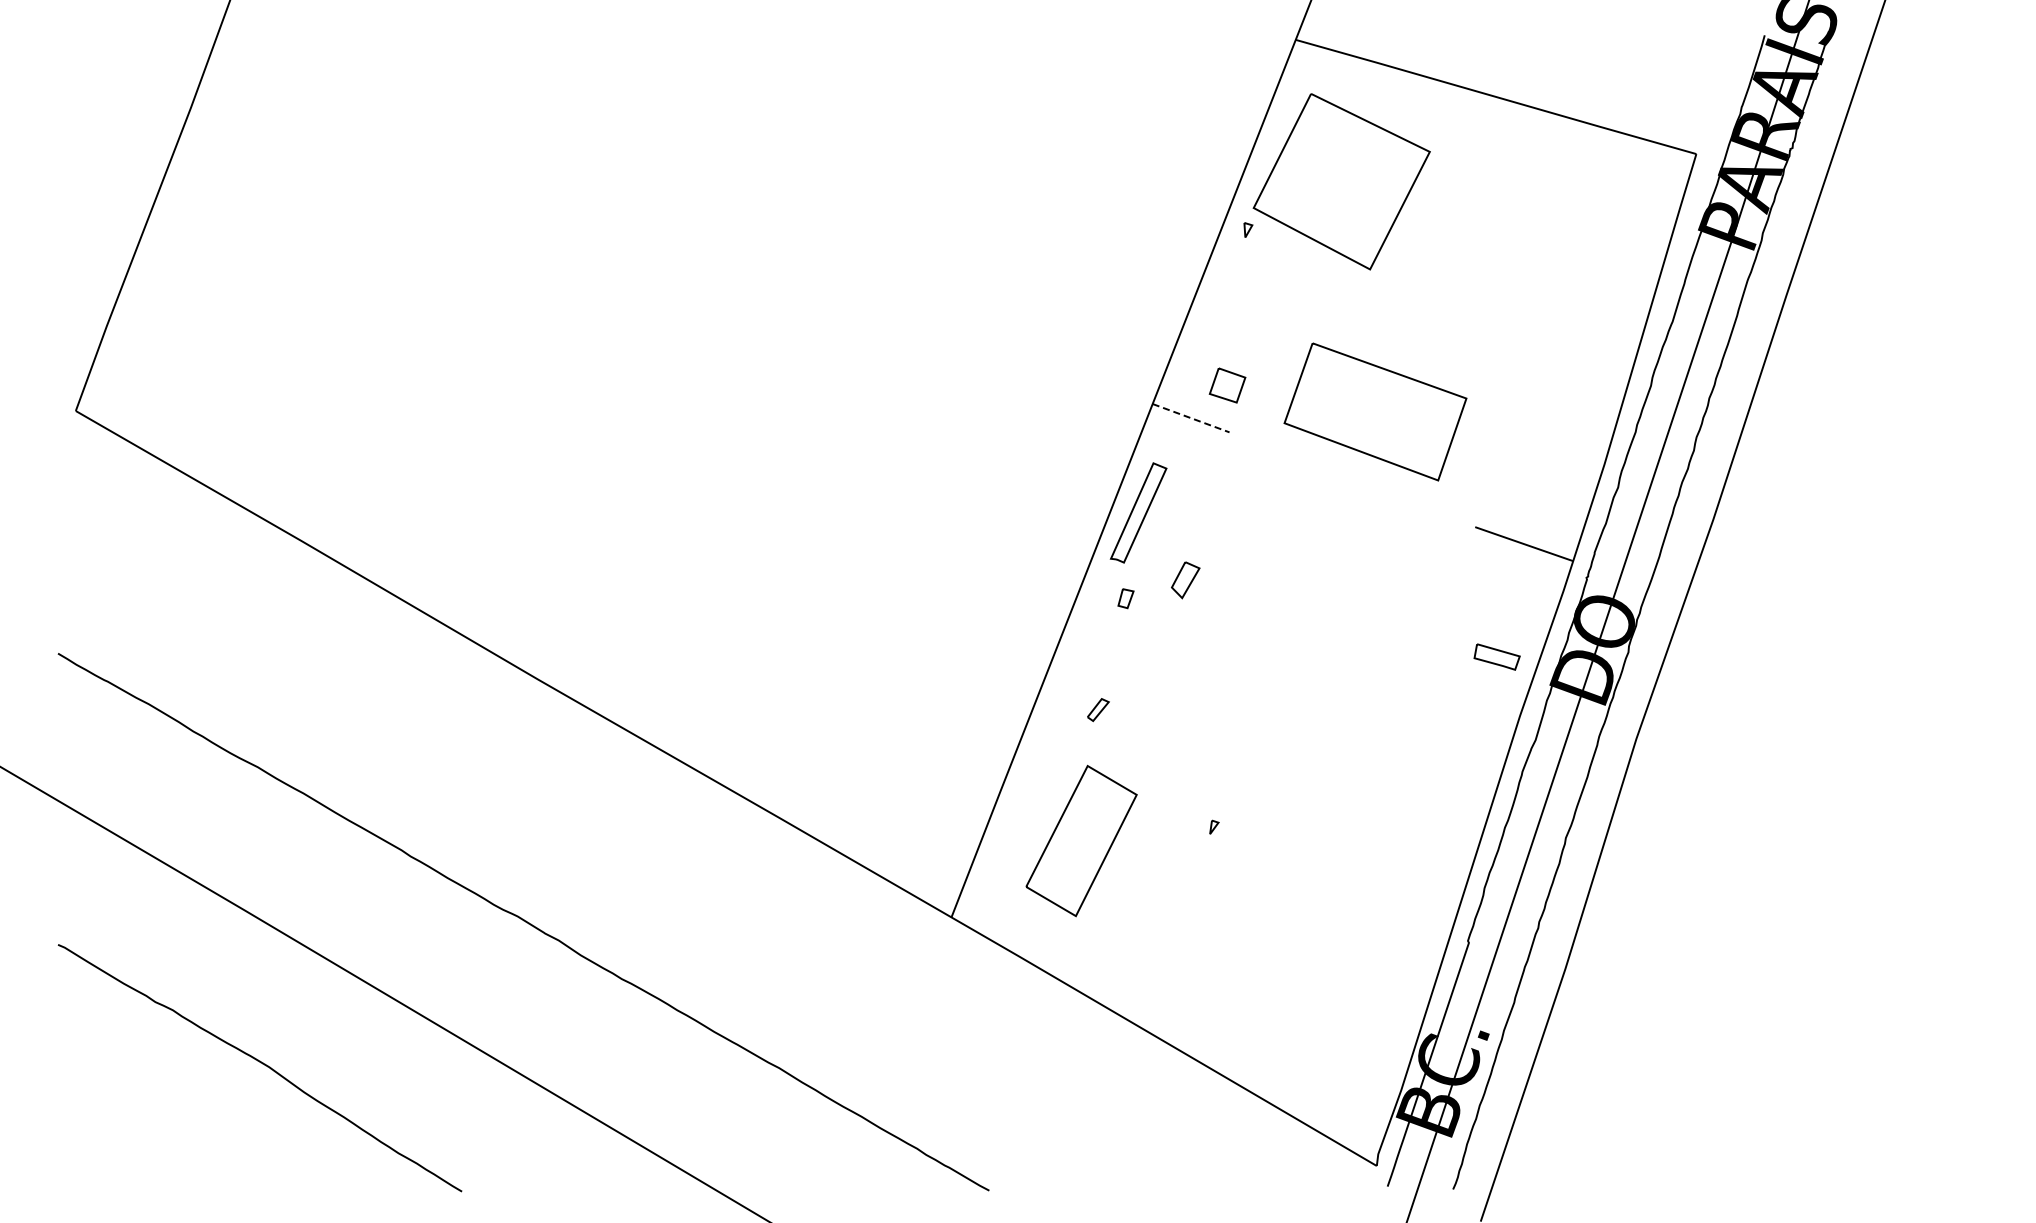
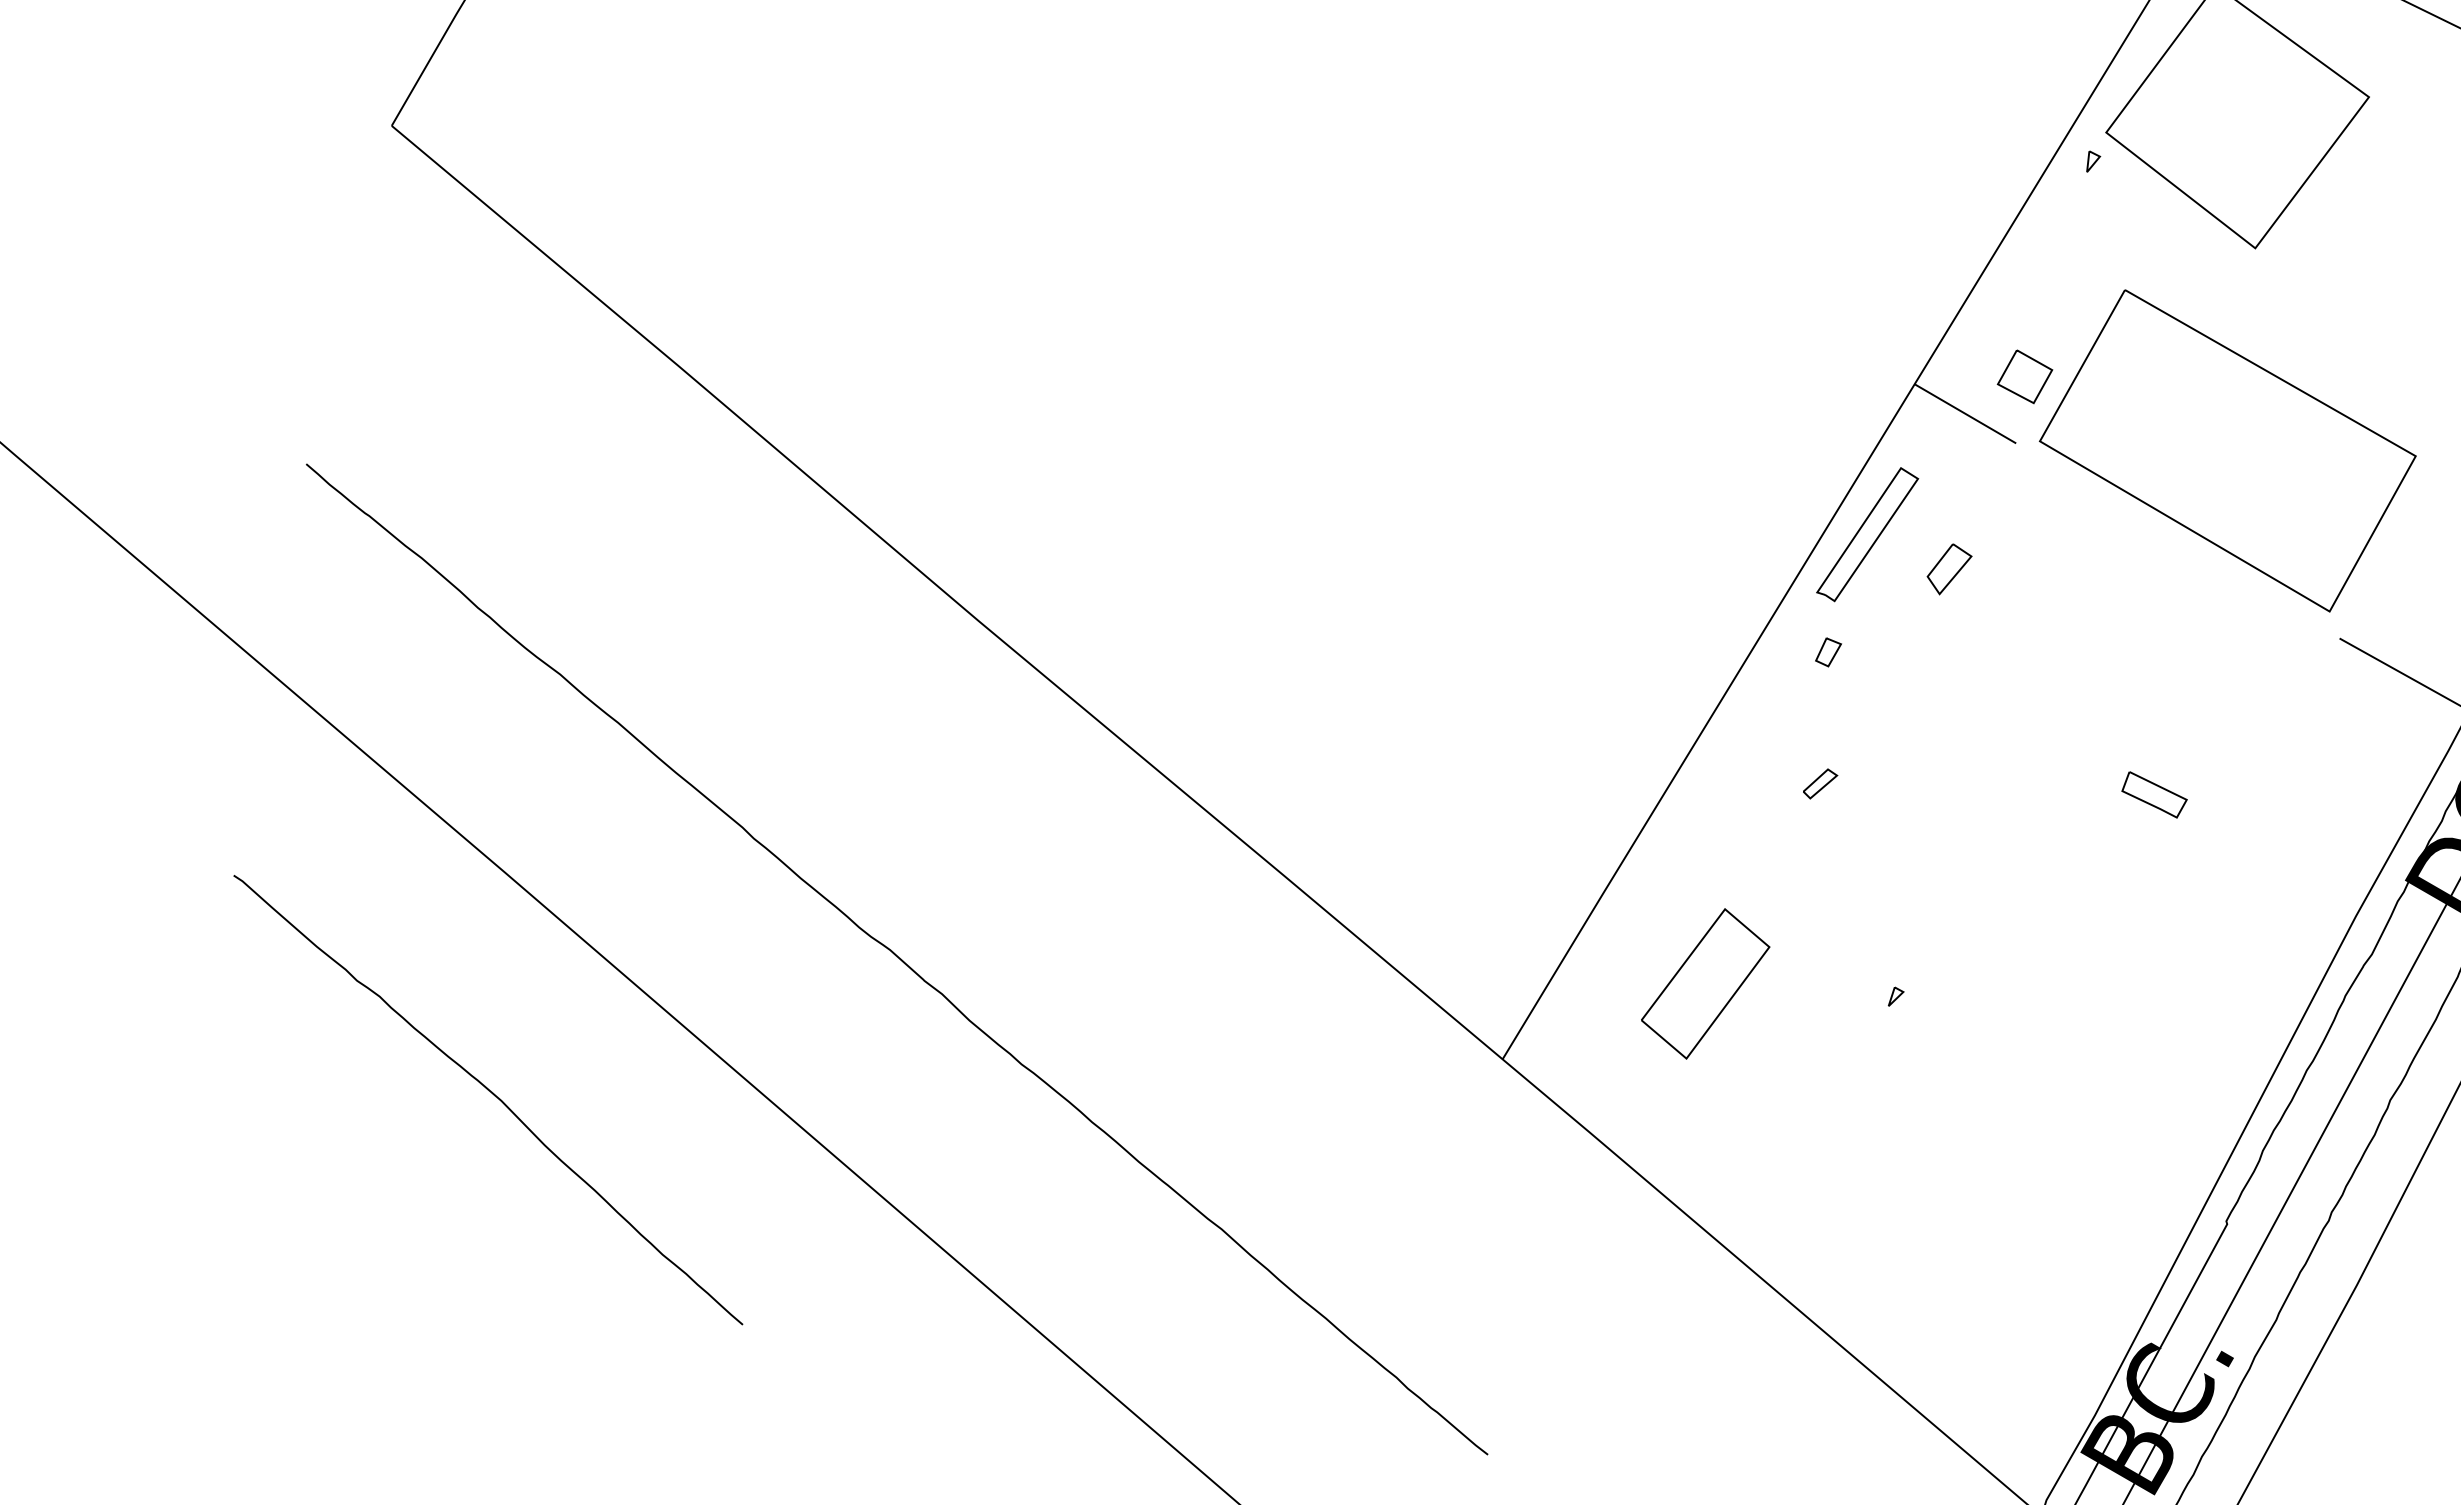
part: (1375, 411) -> (2227, 450), size x1.43
line: (1191, 418) -> (1965, 414), dashed -> solid
part: (1185, 580) -> (1948, 570), moved
part: (1496, 656) -> (2153, 794), moved
part: (1098, 710) -> (1820, 784), moved
part: (1081, 840) -> (1705, 983), size x0.71

